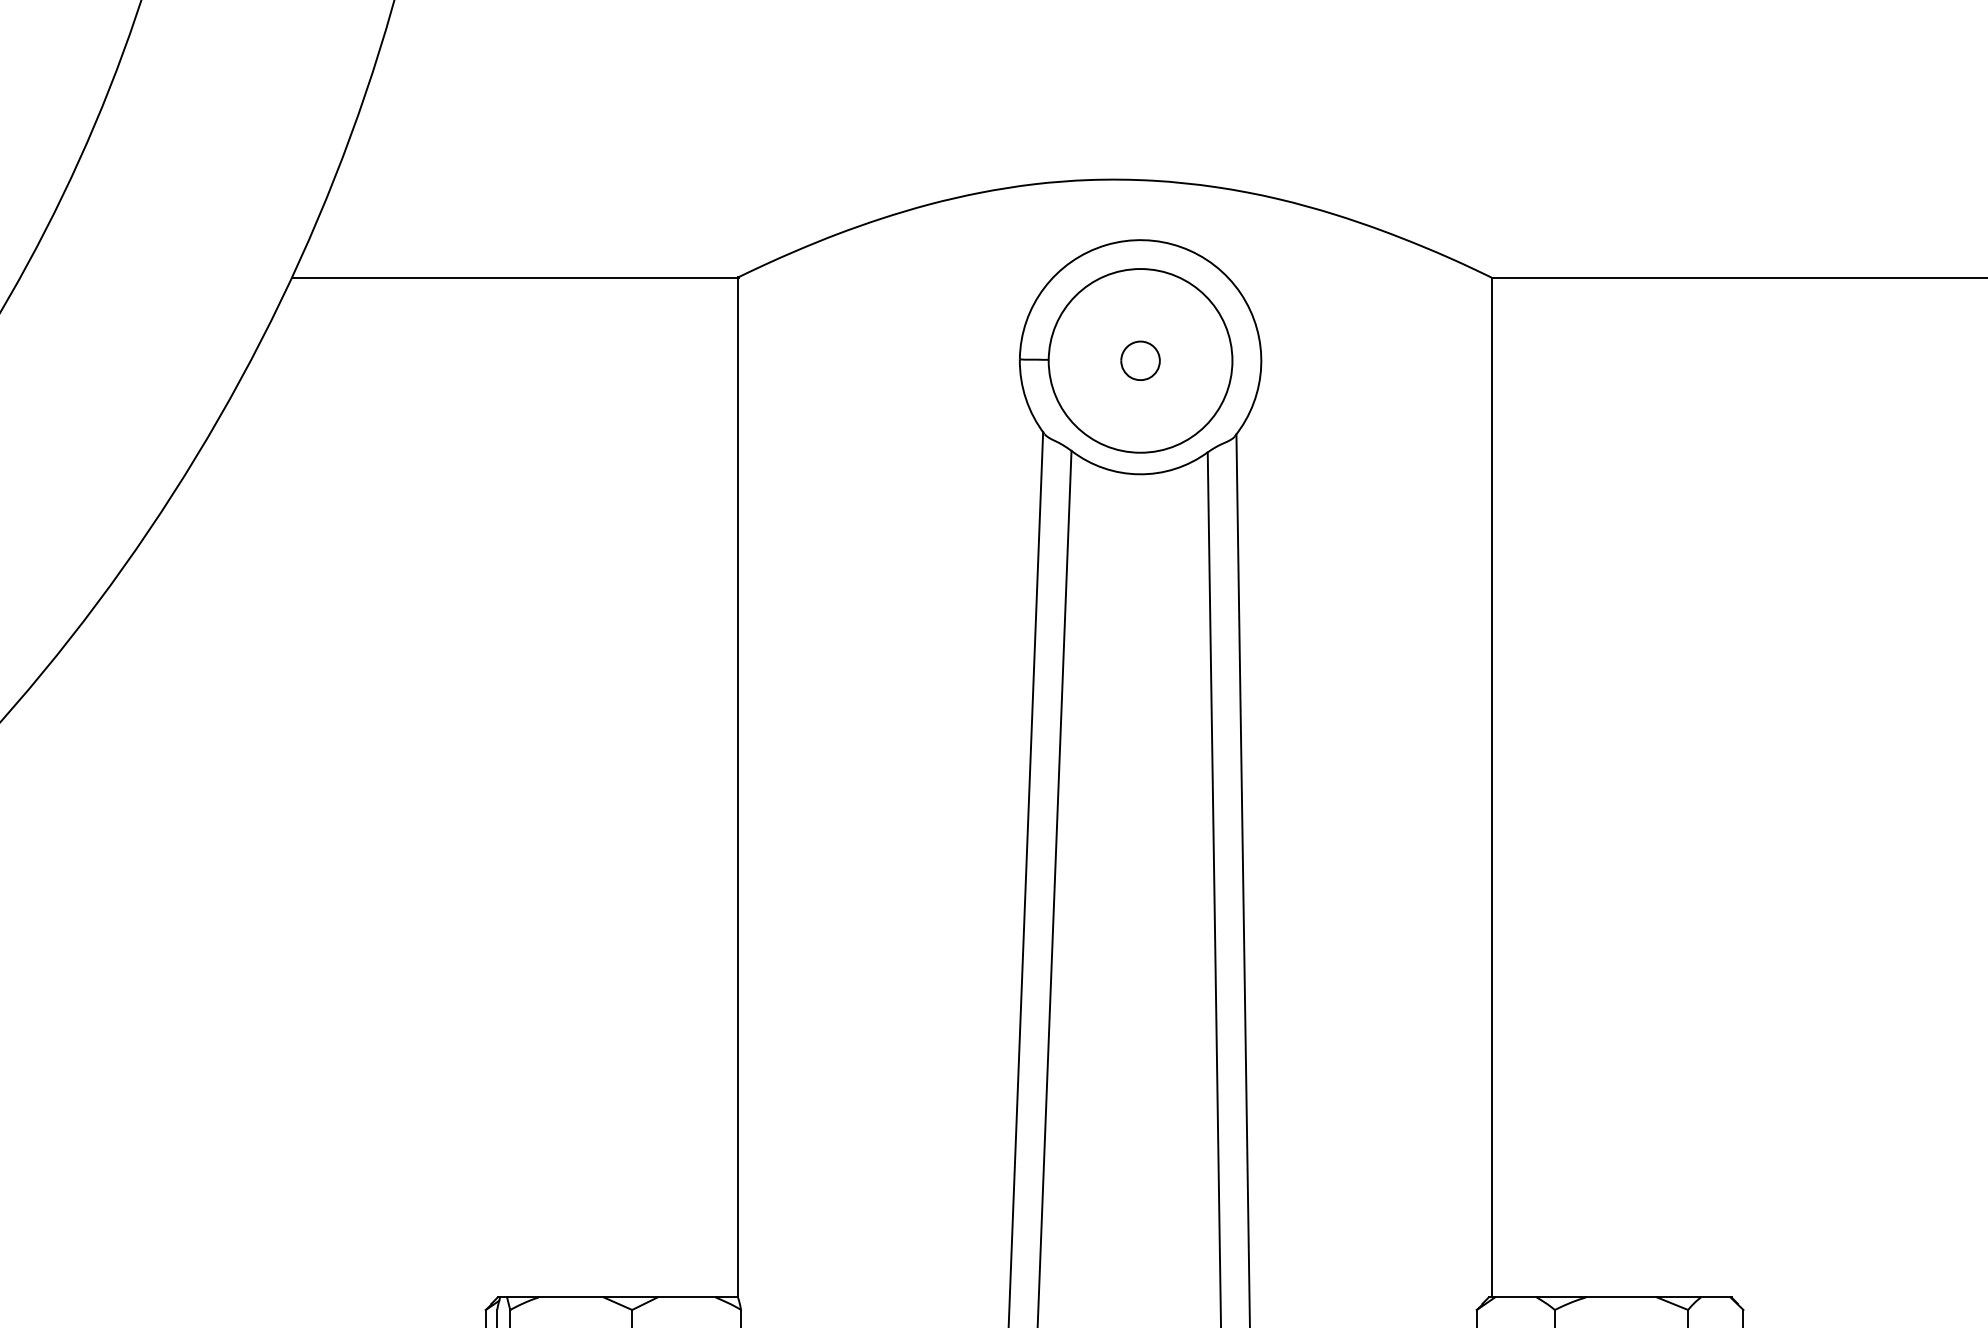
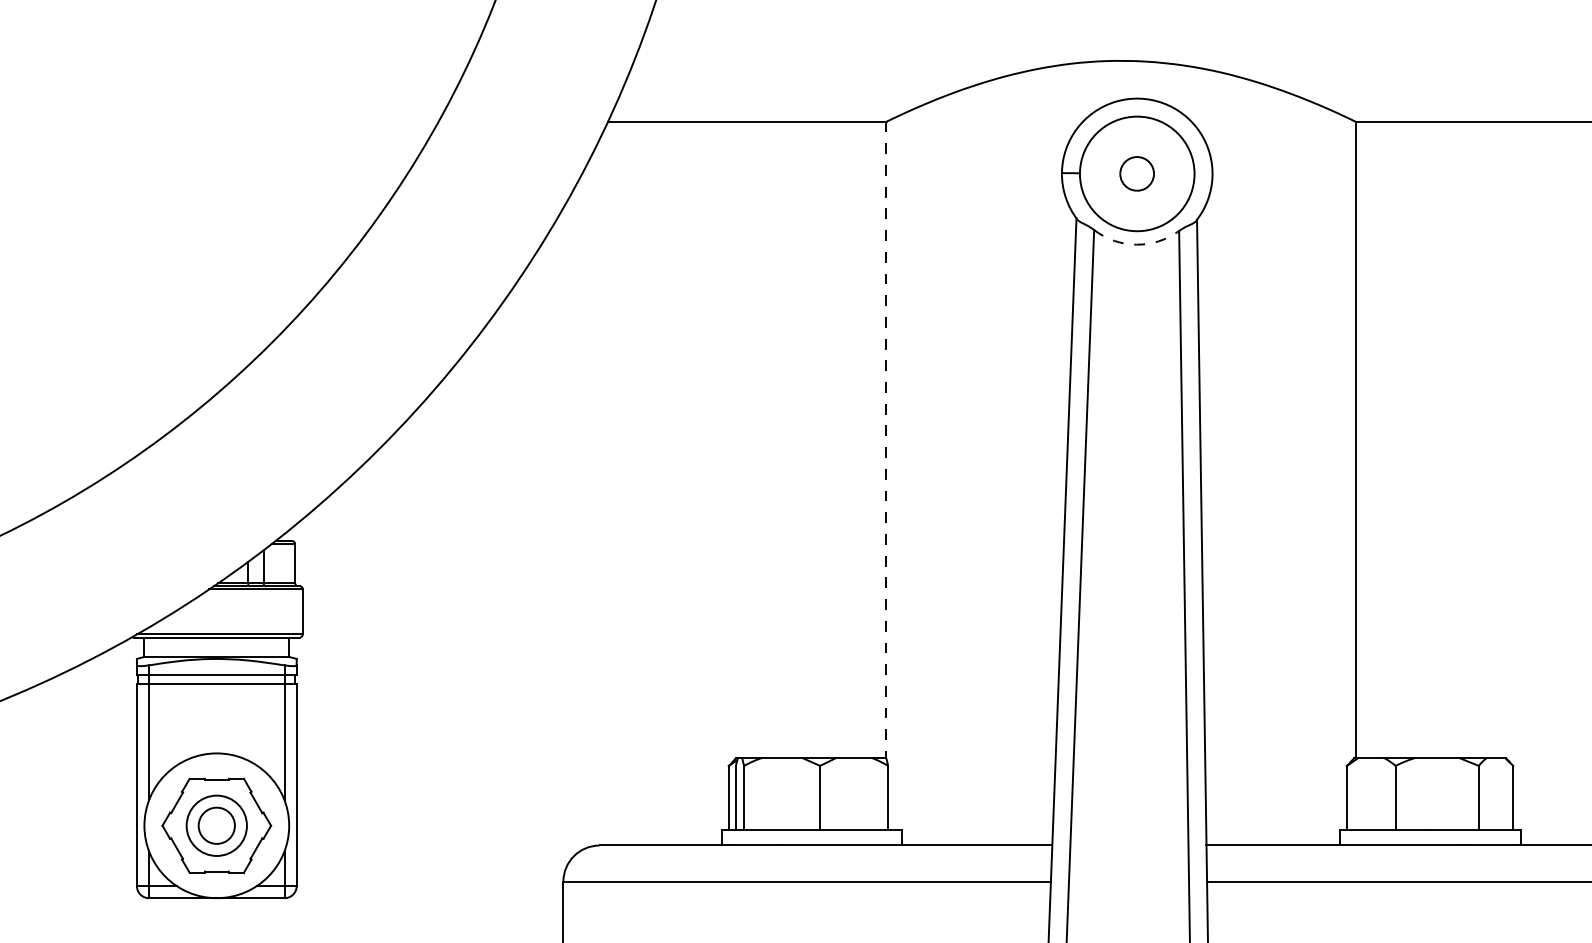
part: (1140, 360) -> (1137, 173), size x1.4
arc: (1139, 474) -> (1136, 244), solid -> dashed
line: (736, 788) -> (885, 440), solid -> dashed

